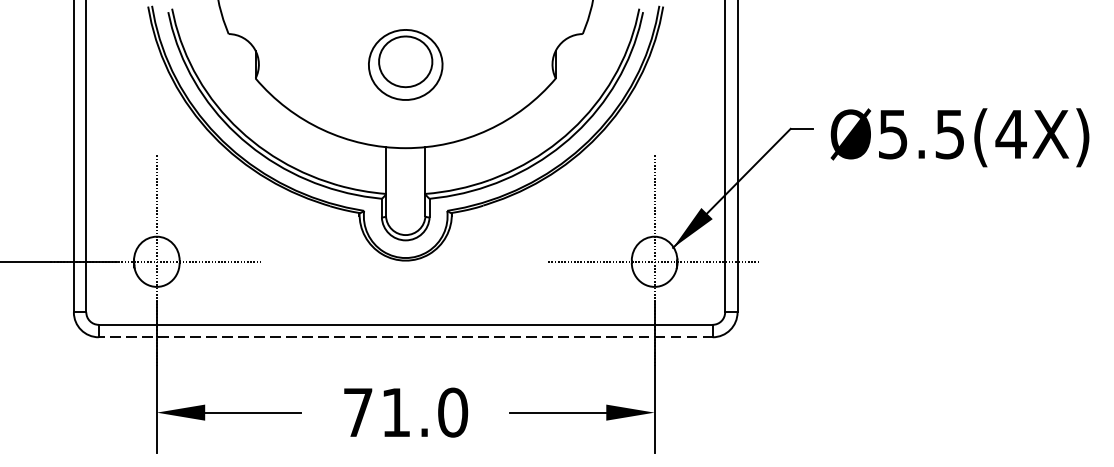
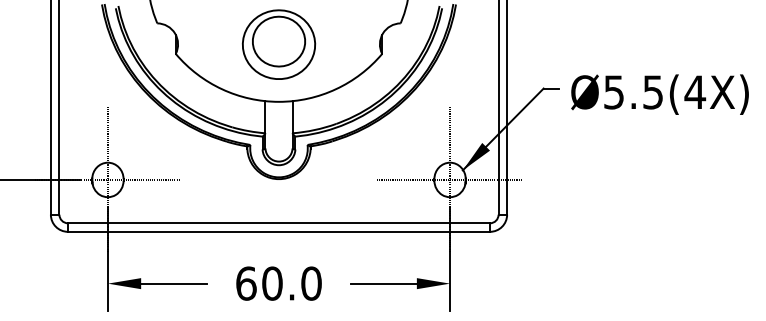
part: (404, 64) -> (278, 44), size x1.43
line: (404, 336) -> (278, 231), dashed -> solid
text: (377, 412) -> (259, 283), 71.0 -> 60.0

